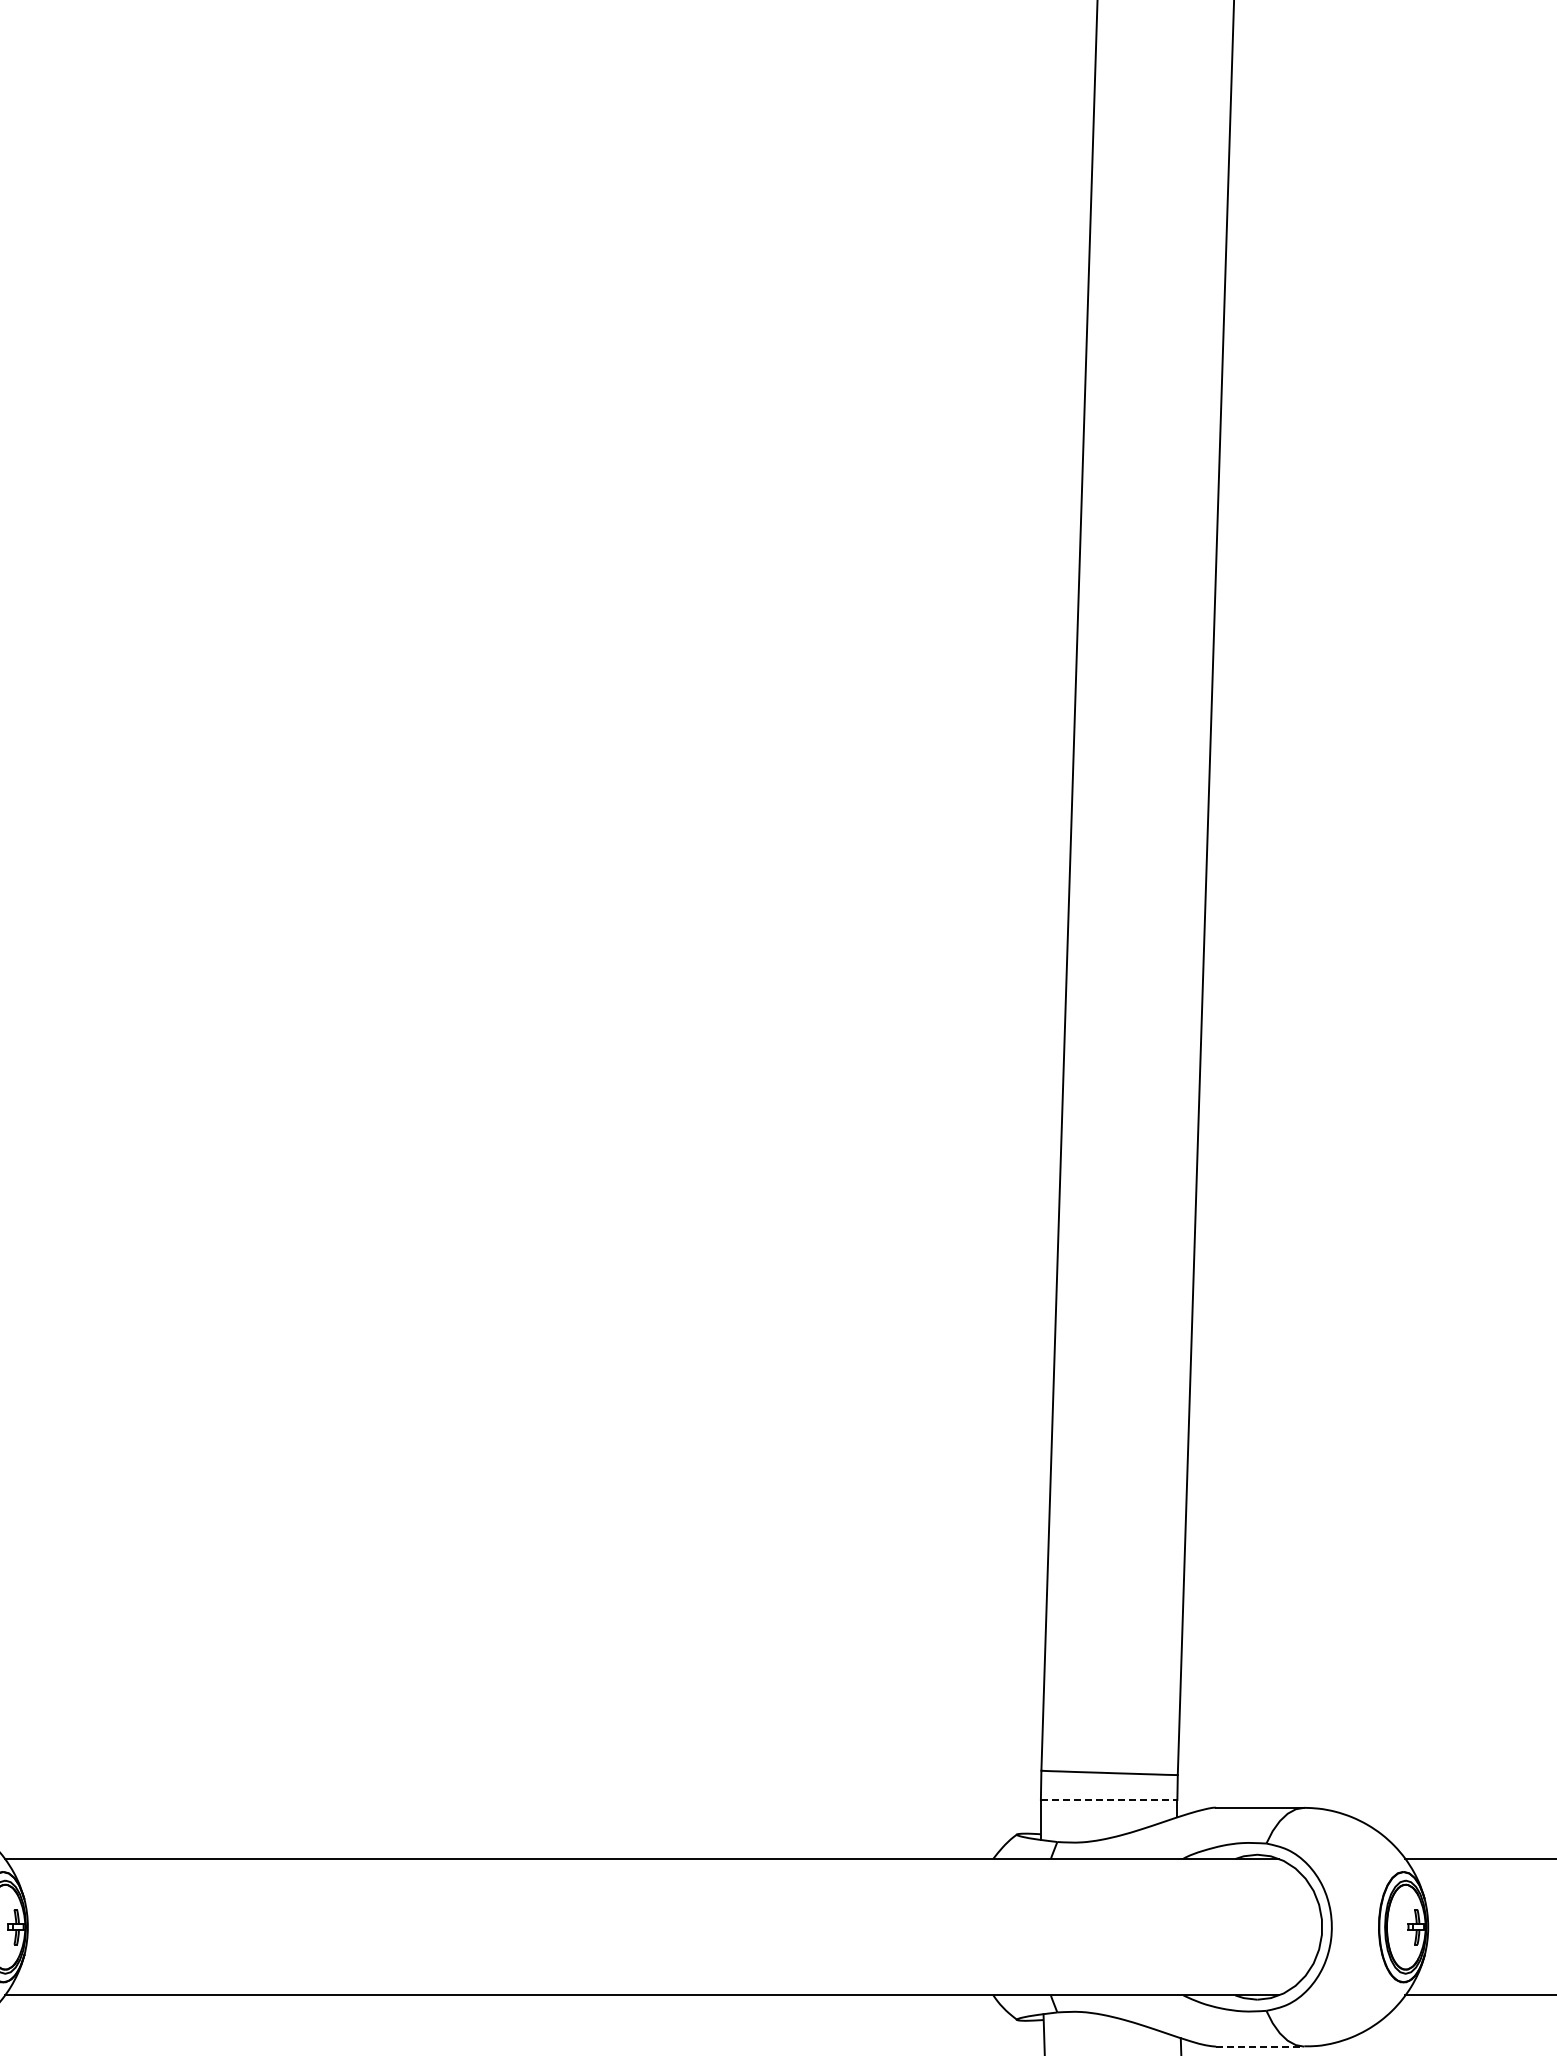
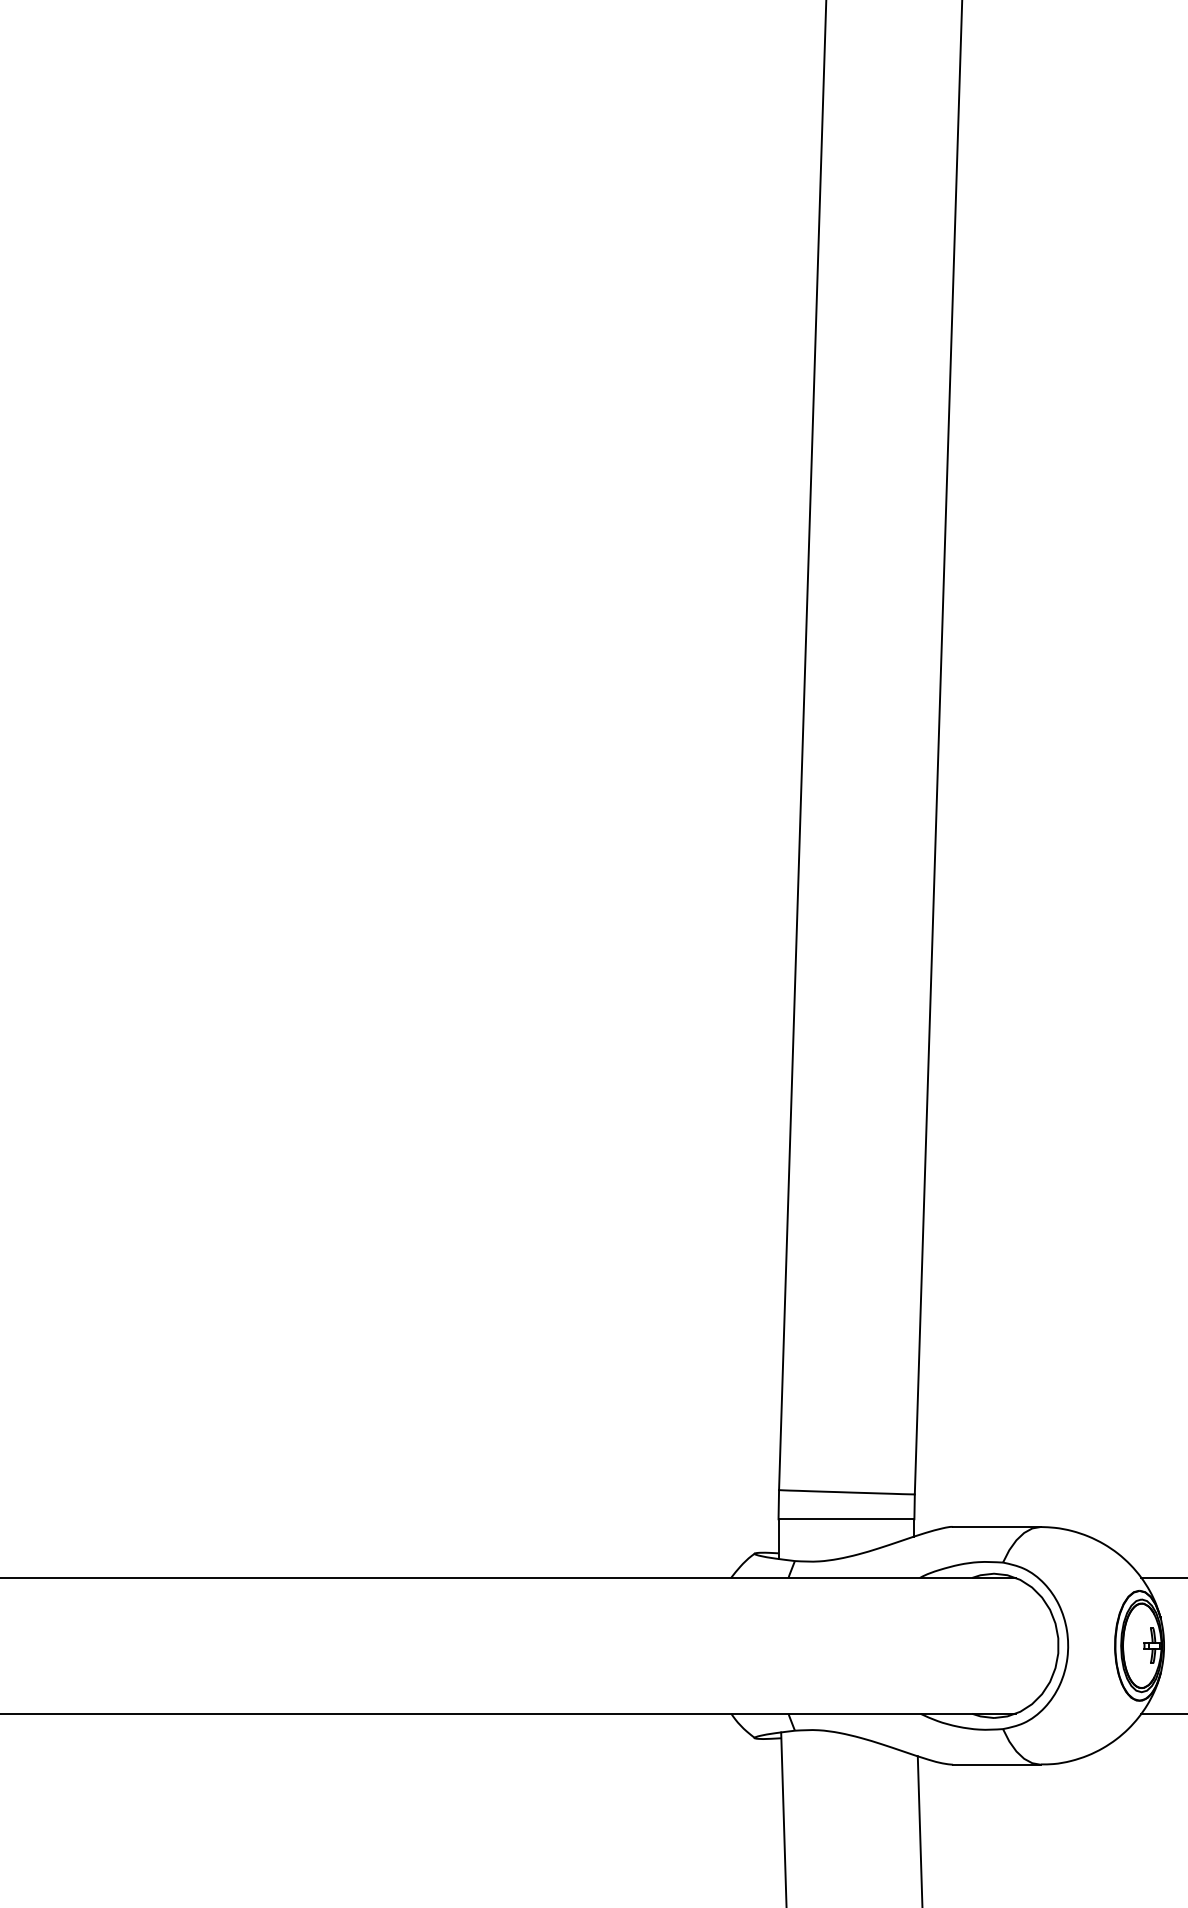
line: (1109, 1800) -> (846, 1519), dashed -> solid
line: (1260, 2046) -> (997, 1764), dashed -> solid

